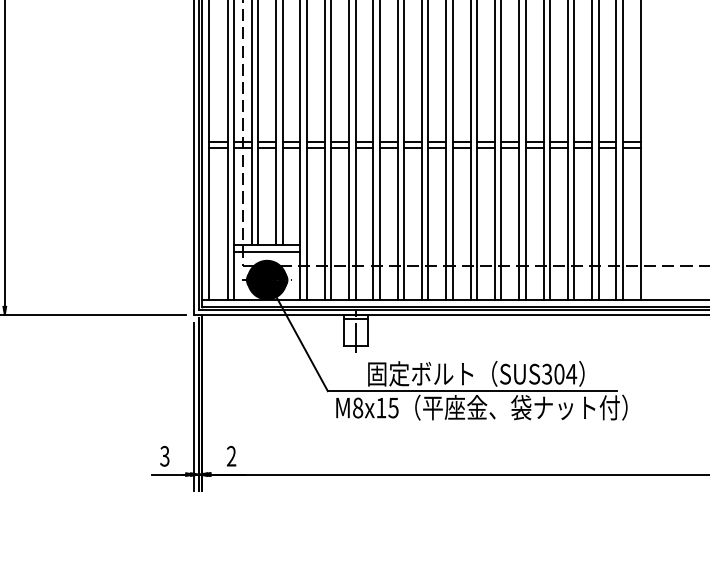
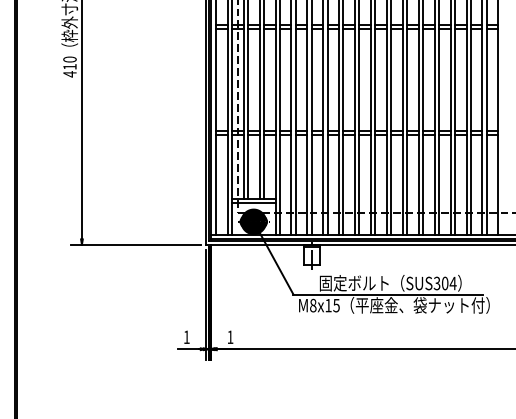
text: (231, 455) -> (230, 336), 2 -> 1
text: (164, 456) -> (186, 337), 3 -> 1

